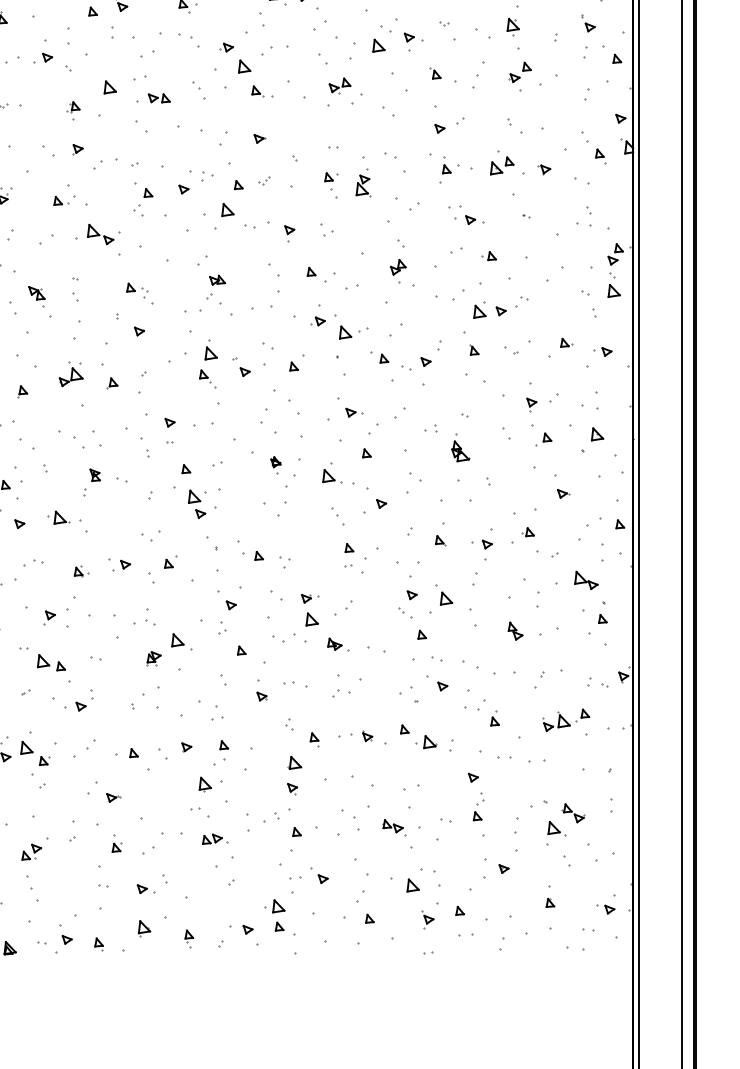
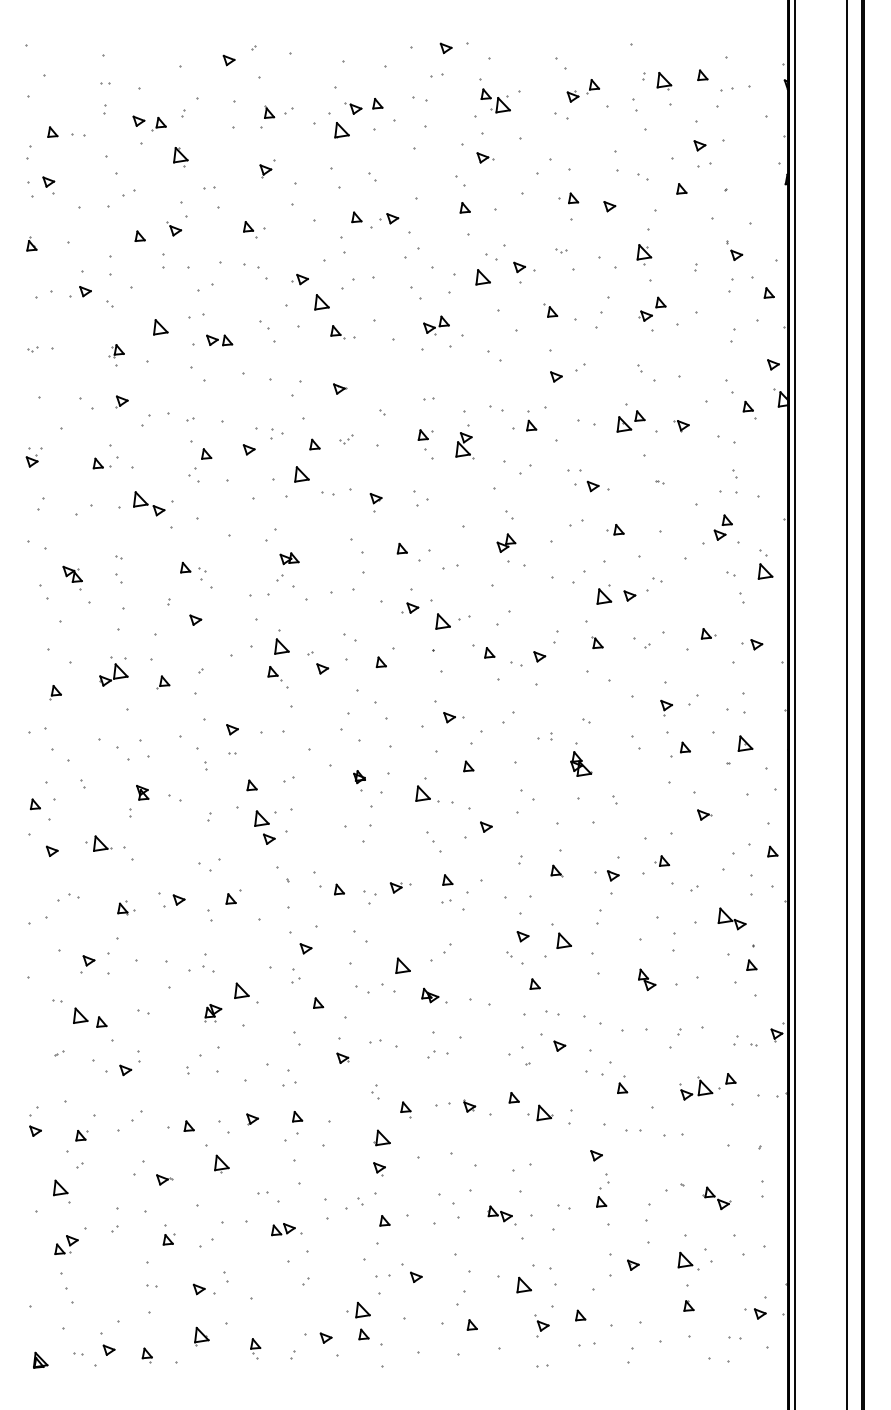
part: (446, 165) -> (531, 420), moved
part: (615, 254) -> (722, 527), moved
part: (310, 598) -> (400, 887), moved
part: (26, 747) -> (60, 1187), moved
part: (205, 784) -> (221, 1163), moved
part: (556, 828) -> (688, 1260), moved

